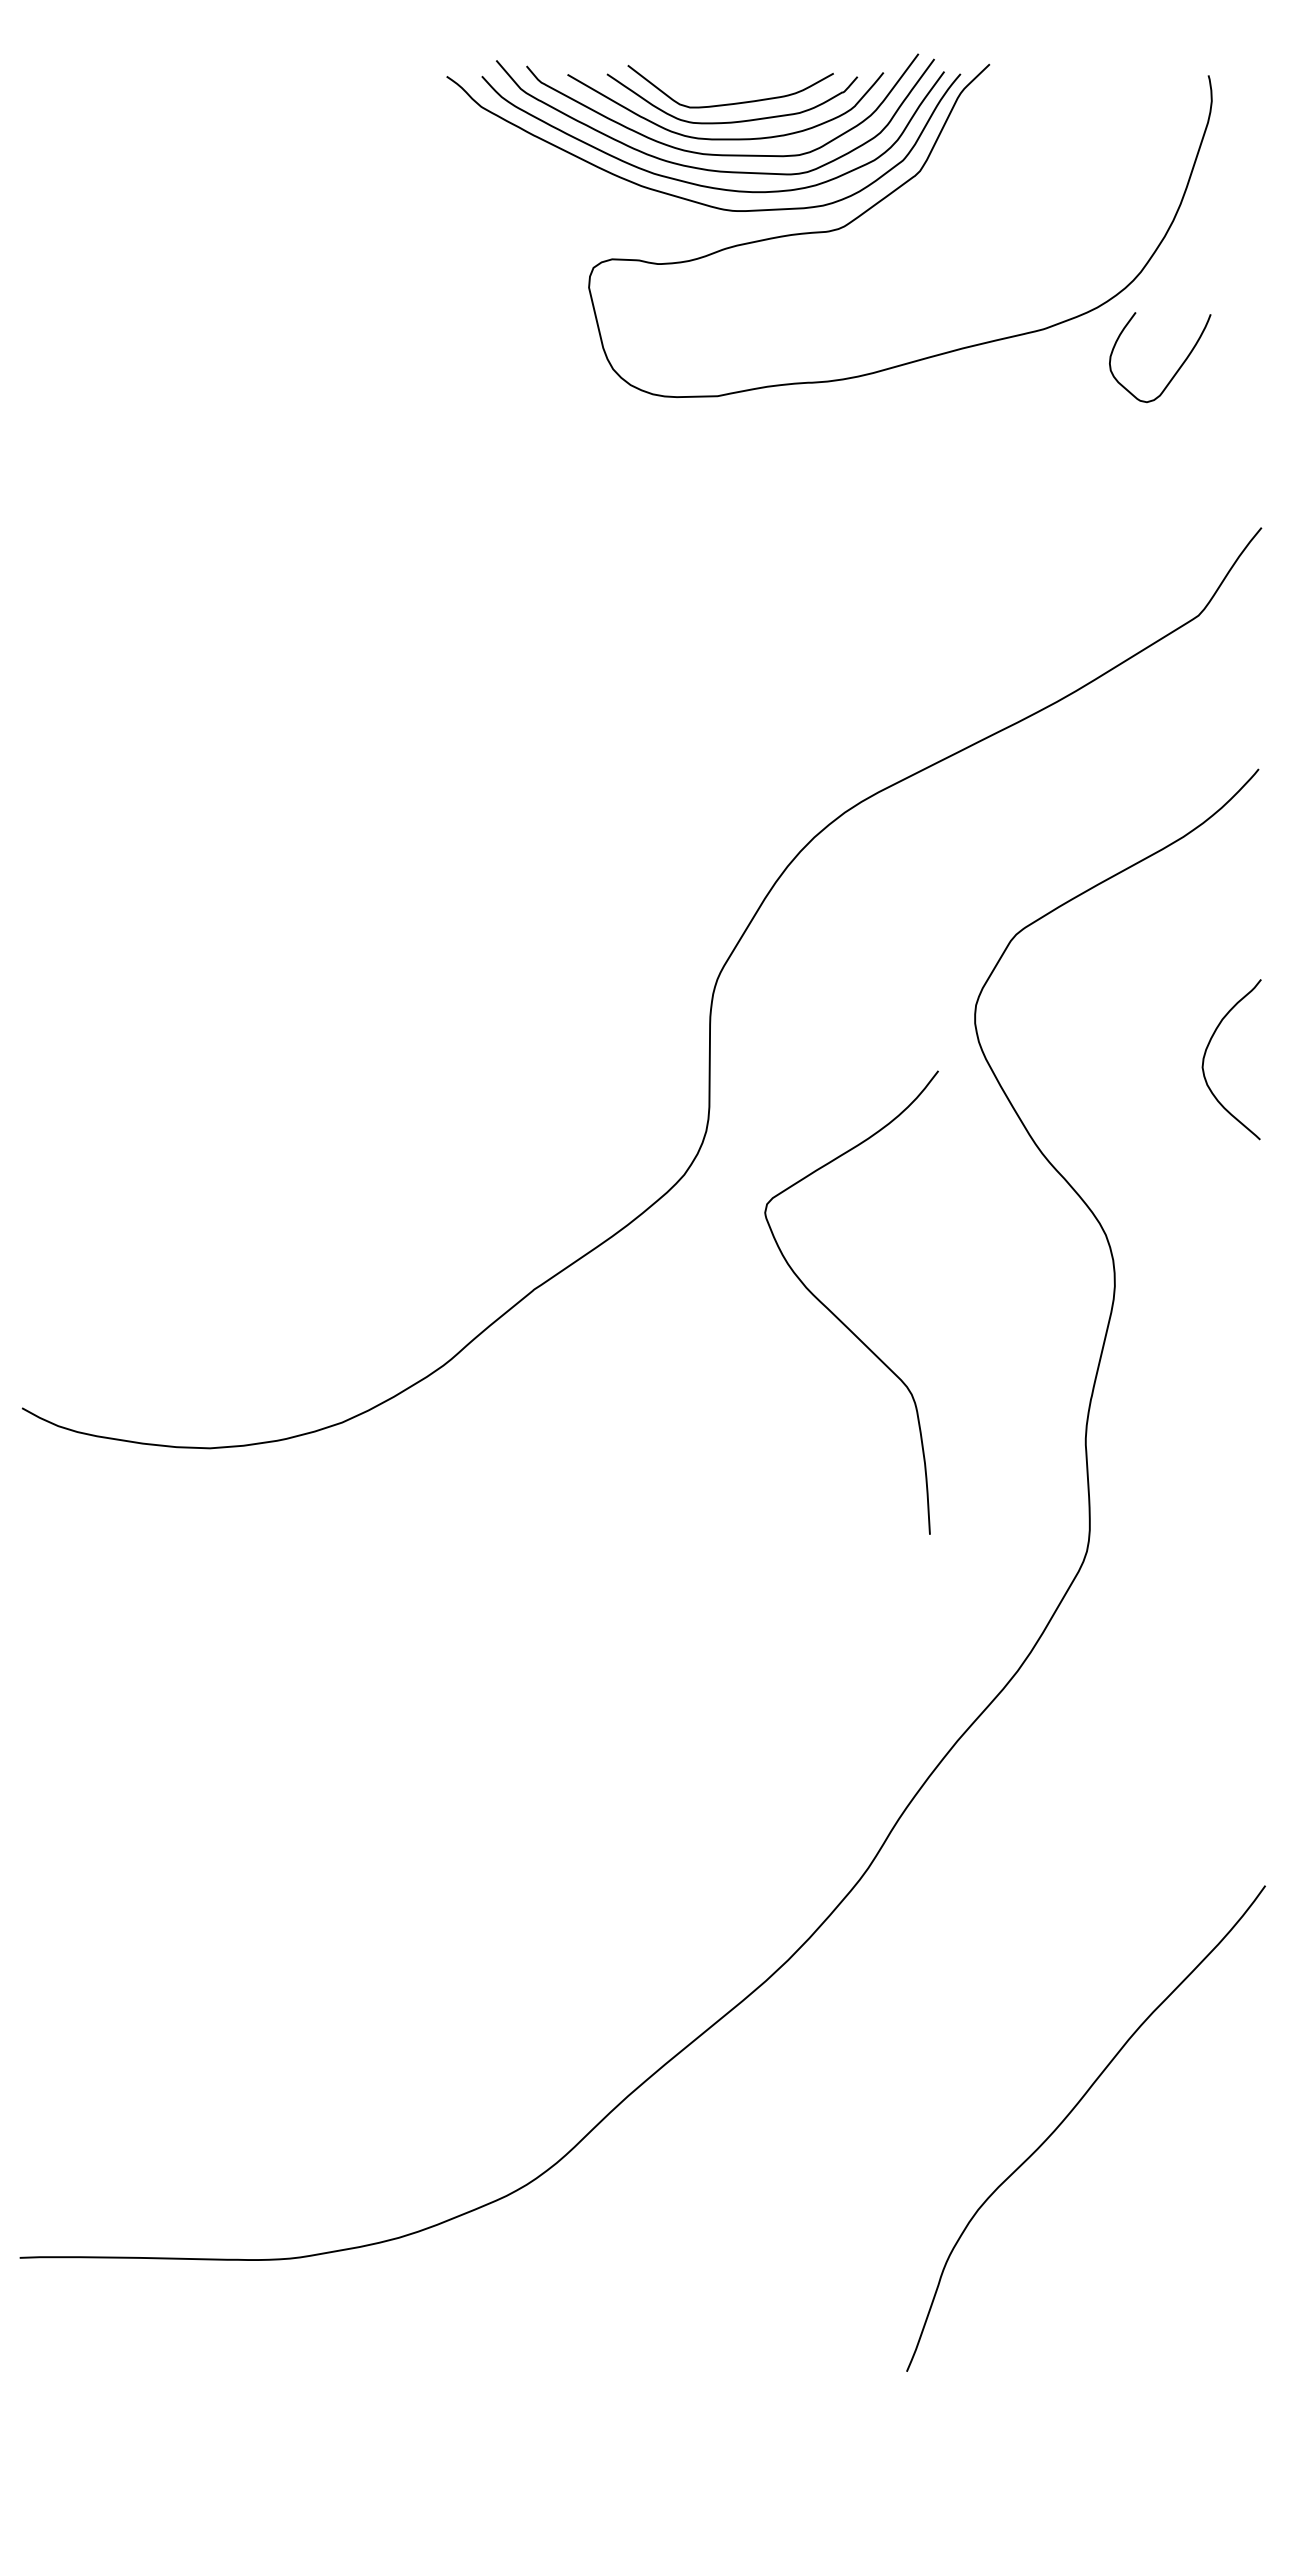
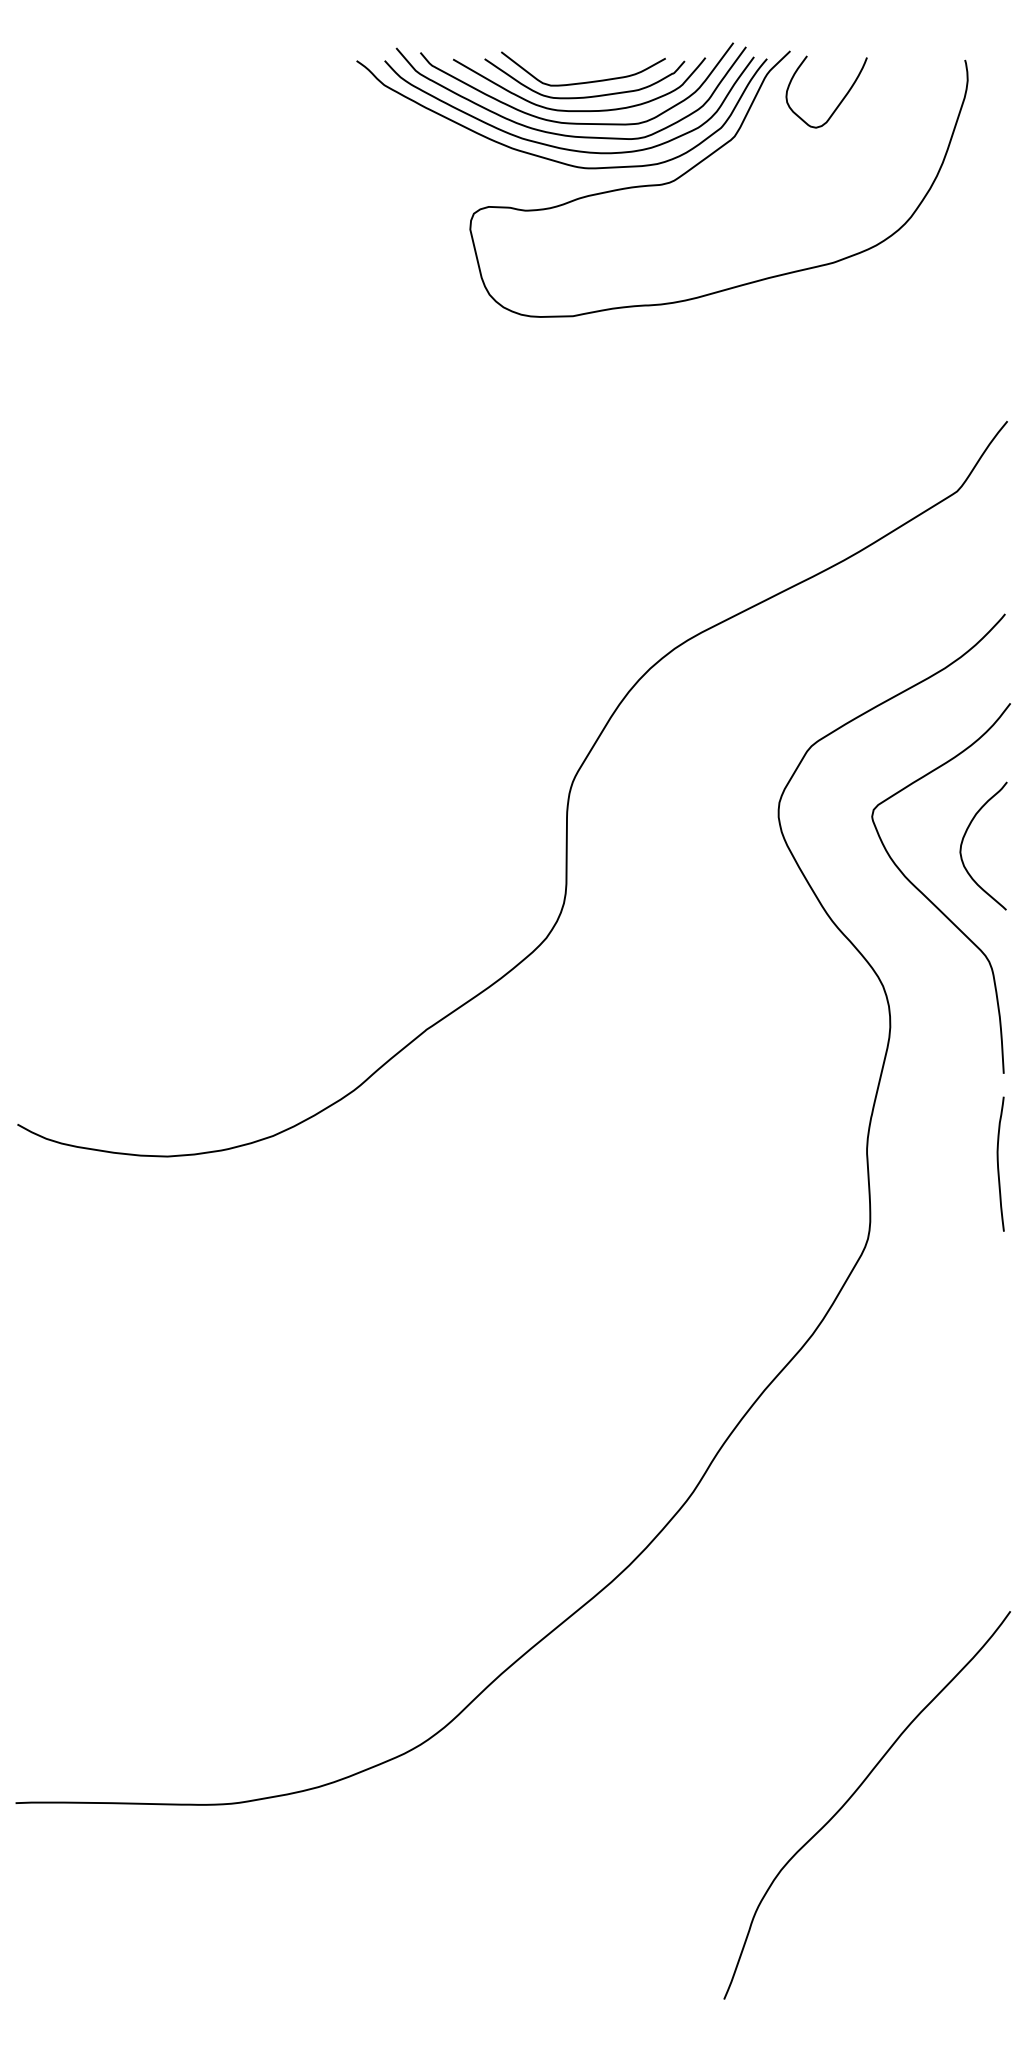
curve: (1177, 369) -> (840, 101), moved
curve: (837, 1316) -> (929, 899), moved
curve: (1250, 1457) -> (998, 1163), added
curve: (1069, 2115) -> (854, 1794), moved

